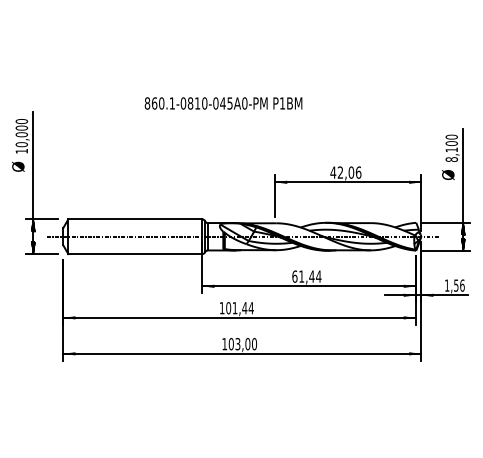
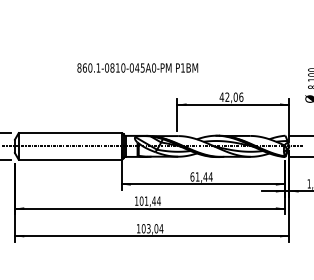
text: (223, 103) -> (137, 68), moved
text: (254, 344) -> (161, 229), 103,00 -> 103,04

